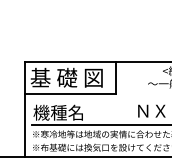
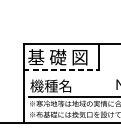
line: (70, 93) -> (60, 70), solid -> dashed

